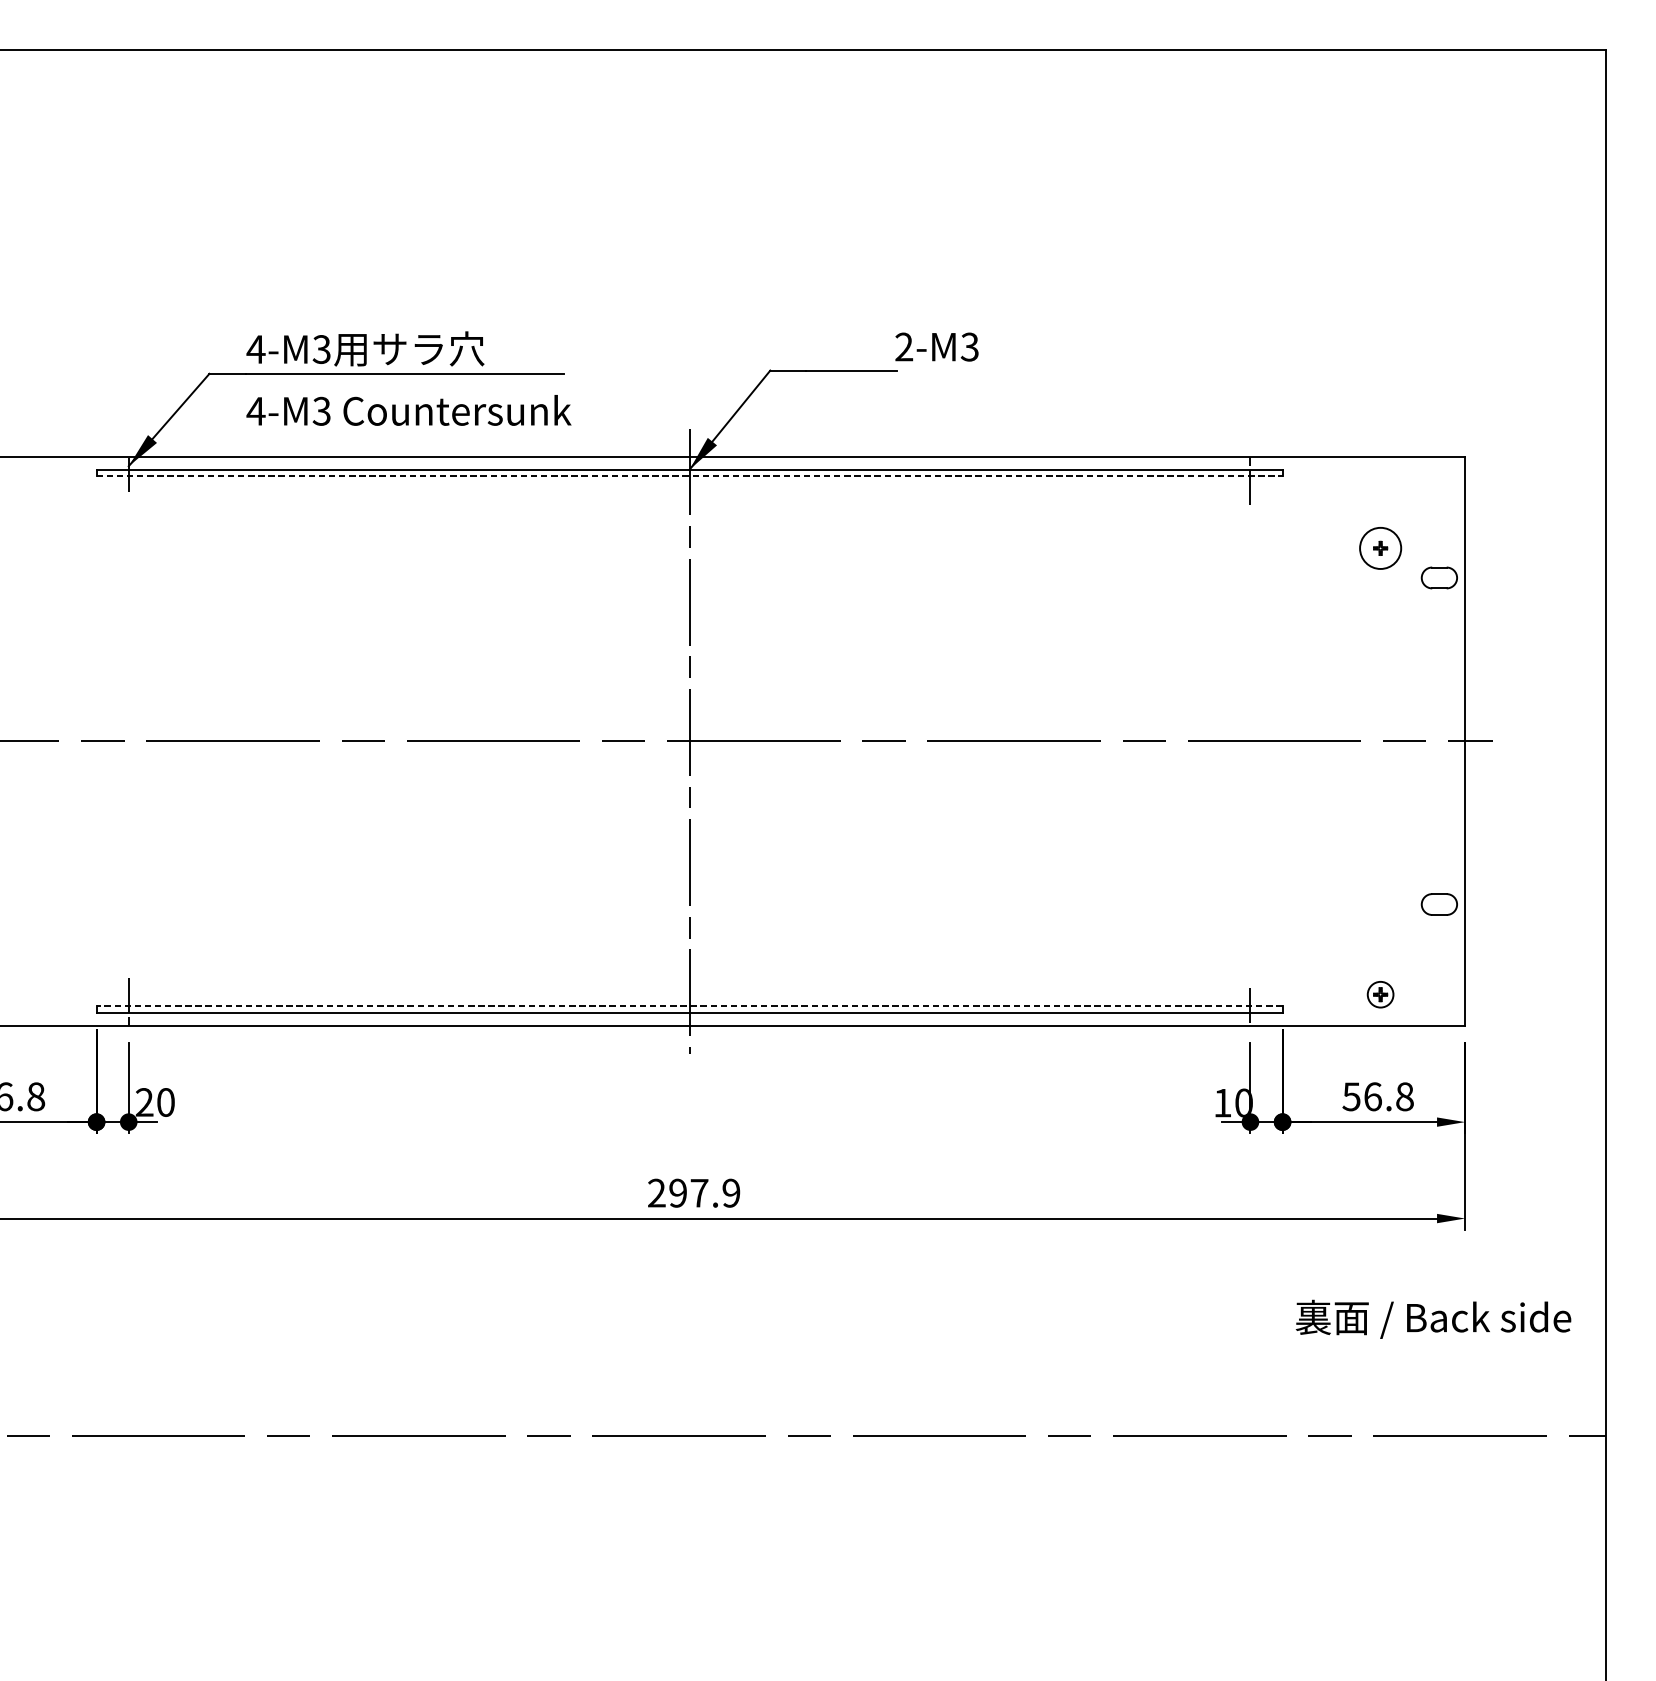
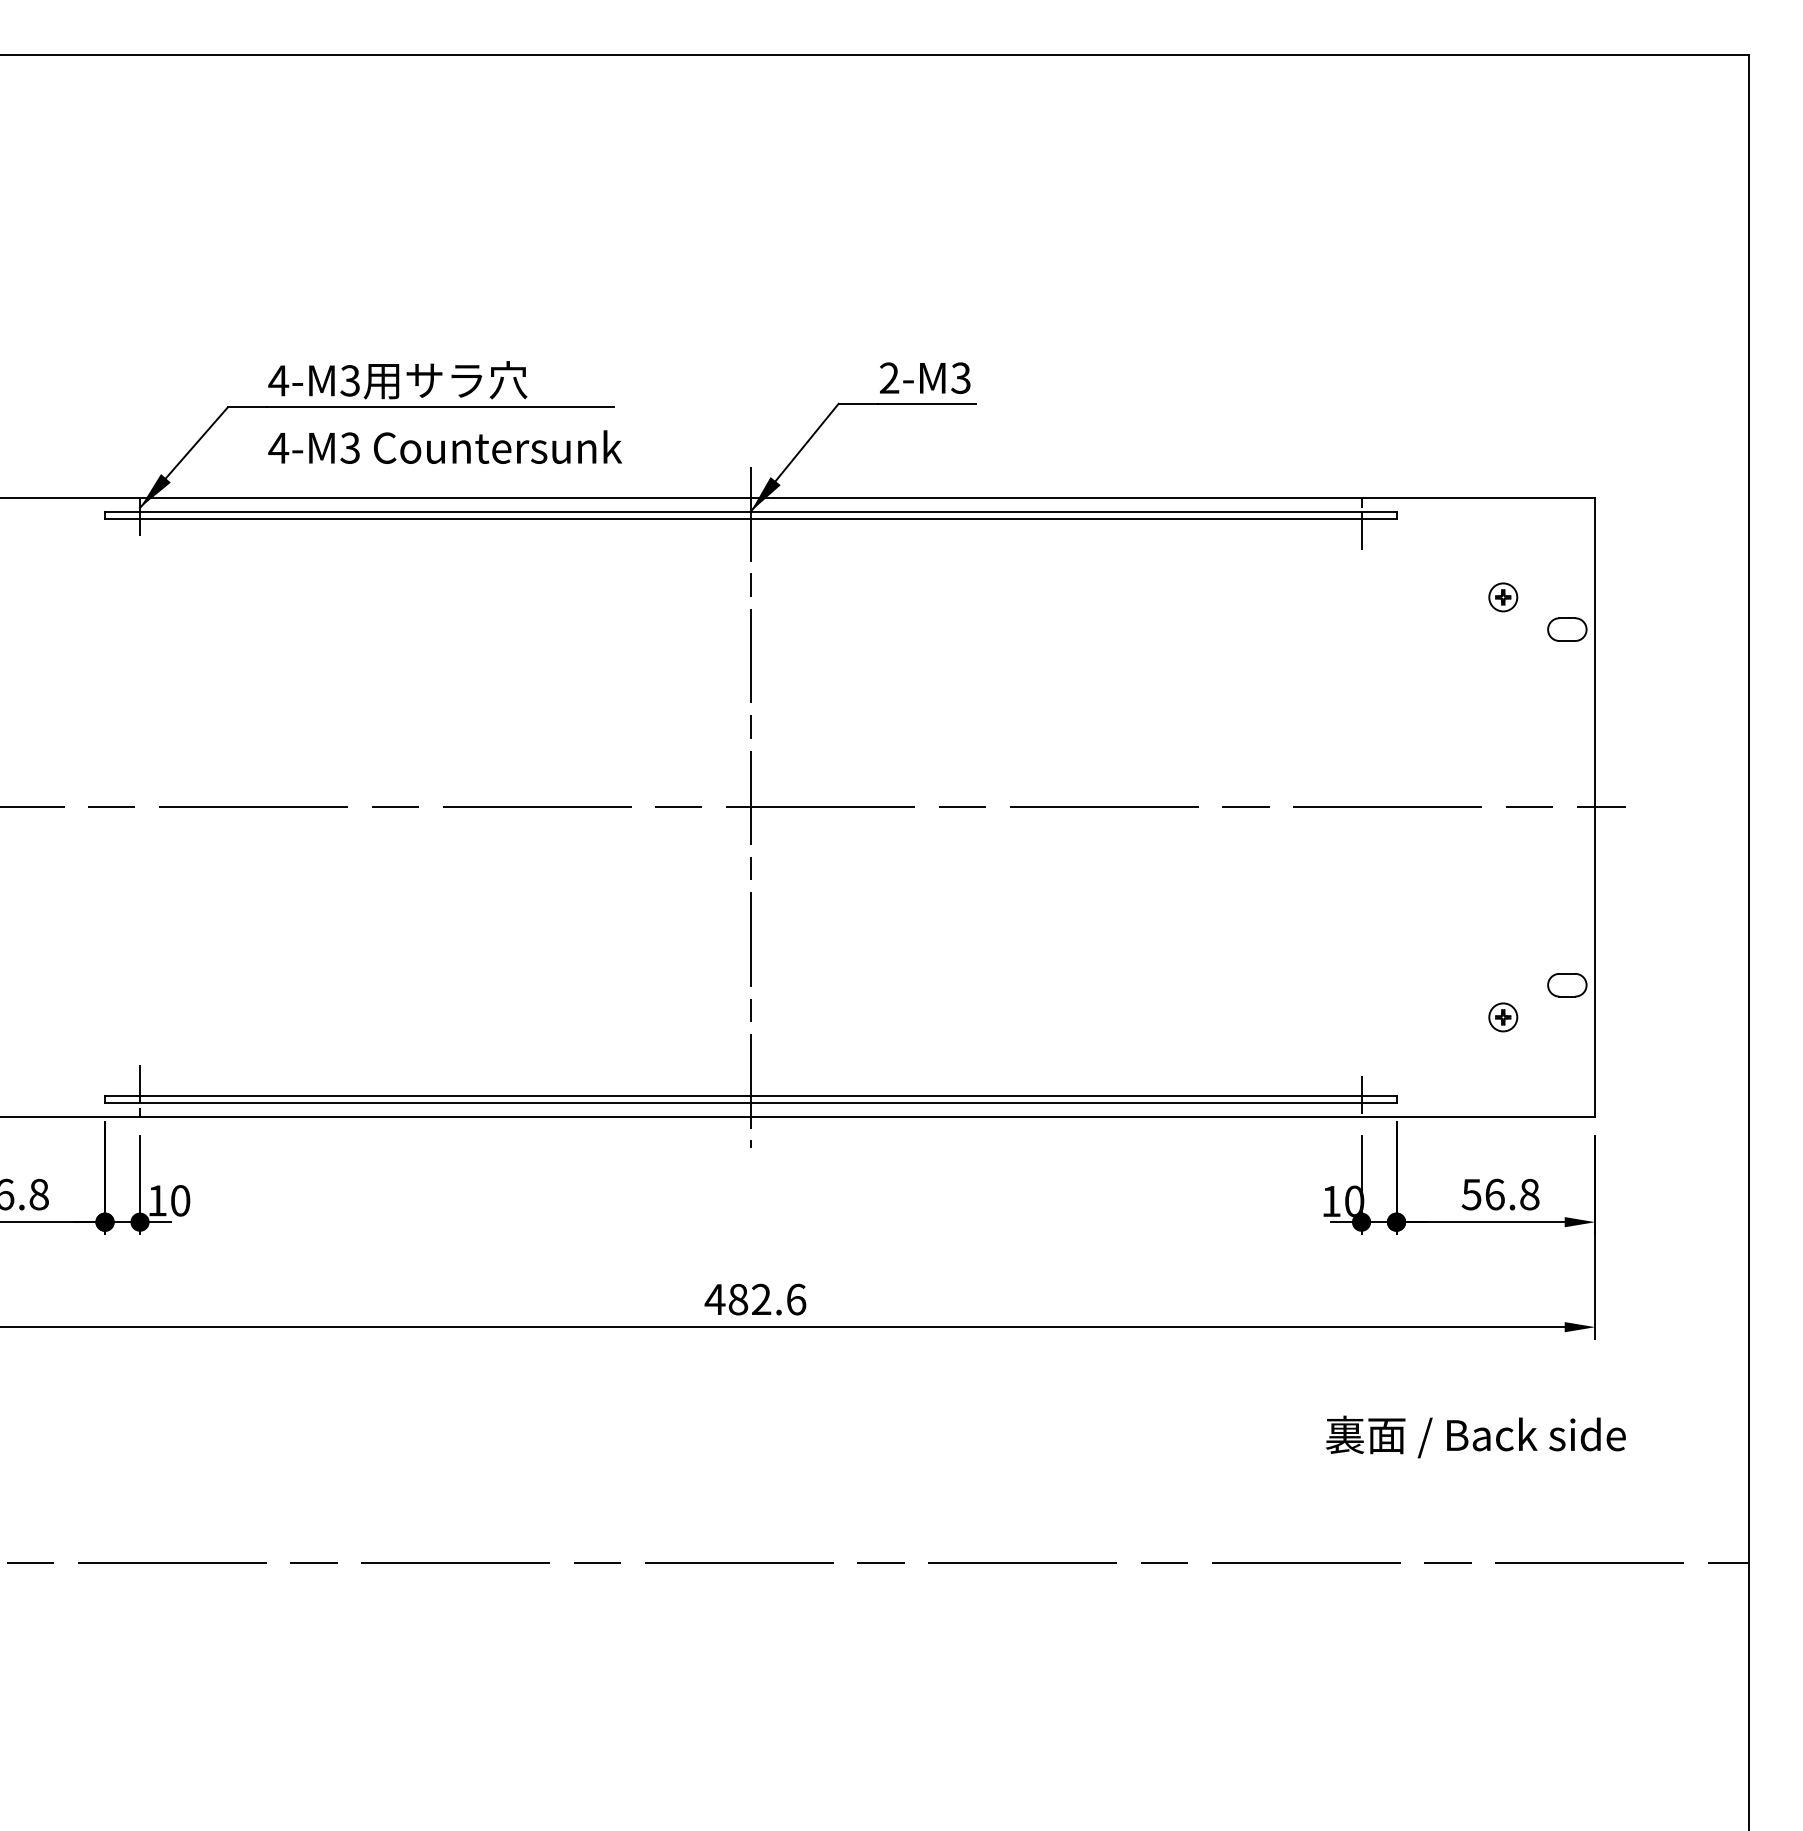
text: (937, 346) -> (925, 377), moved
line: (689, 475) -> (750, 518), dashed -> solid
circle: (1380, 548) -> (1503, 597), size x0.62
part: (1380, 994) -> (1503, 1017), moved
line: (689, 1006) -> (750, 1096), dashed -> solid
text: (143, 1102) -> (156, 1200), 20 -> 10
text: (693, 1193) -> (755, 1299), 297.9 -> 482.6
text: (1433, 1318) -> (1475, 1436), moved

